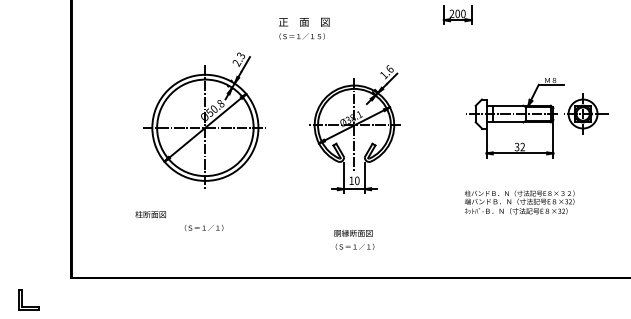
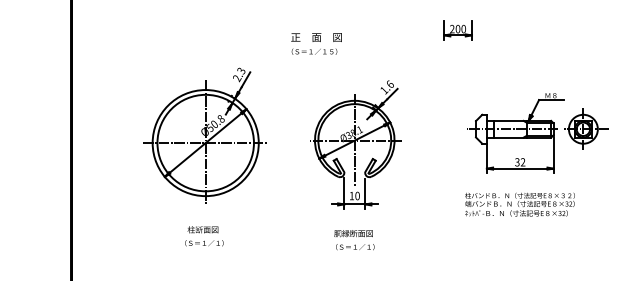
text: (304, 28) -> (316, 43), moved
text: (519, 202) -> (519, 204), moved
text: (150, 214) -> (202, 229), moved
text: (354, 239) -> (354, 239), moved

